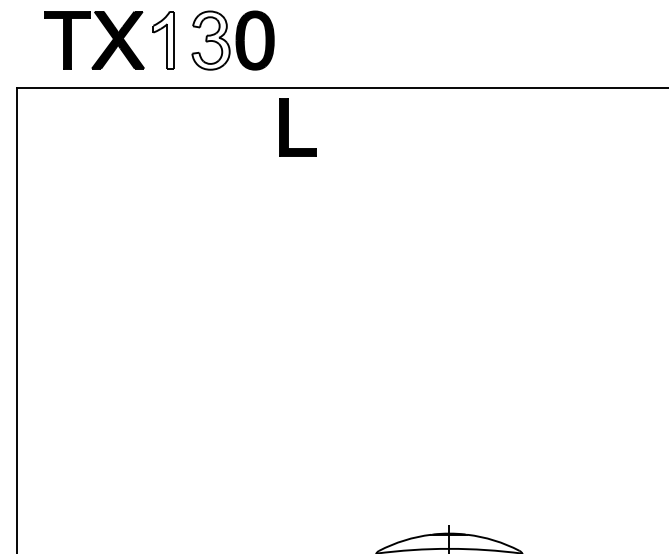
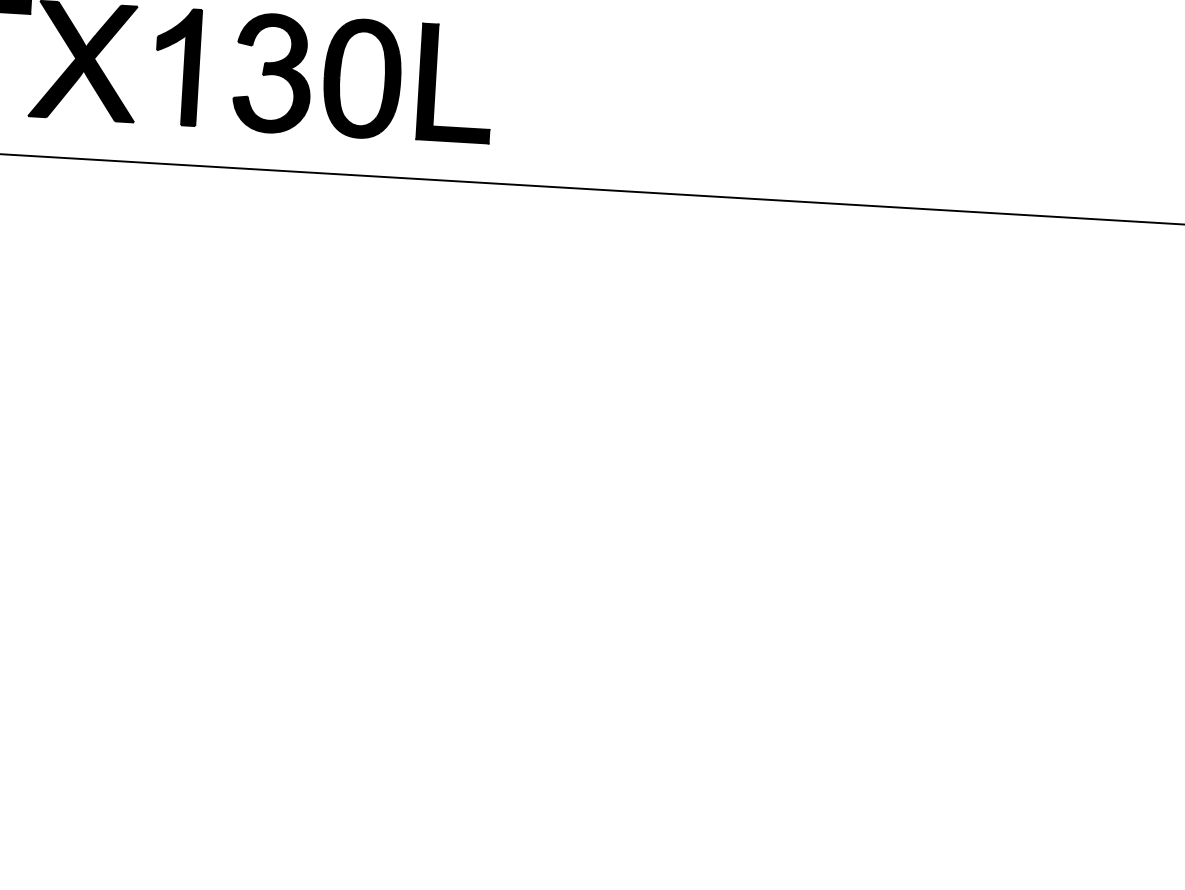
fill: (163, 39) -> (176, 65), added
fill: (210, 40) -> (271, 73), added
part: (288, 127) -> (436, 82), moved

